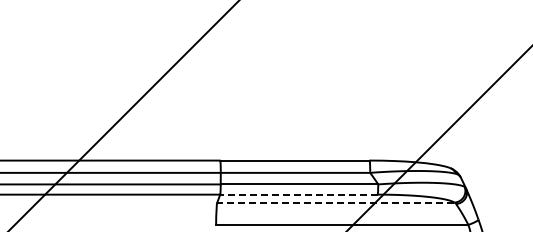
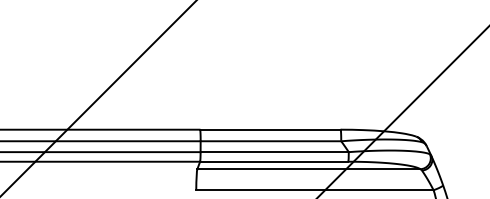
line: (298, 194) -> (273, 161), dashed -> solid
line: (335, 202) -> (308, 169), dashed -> solid

